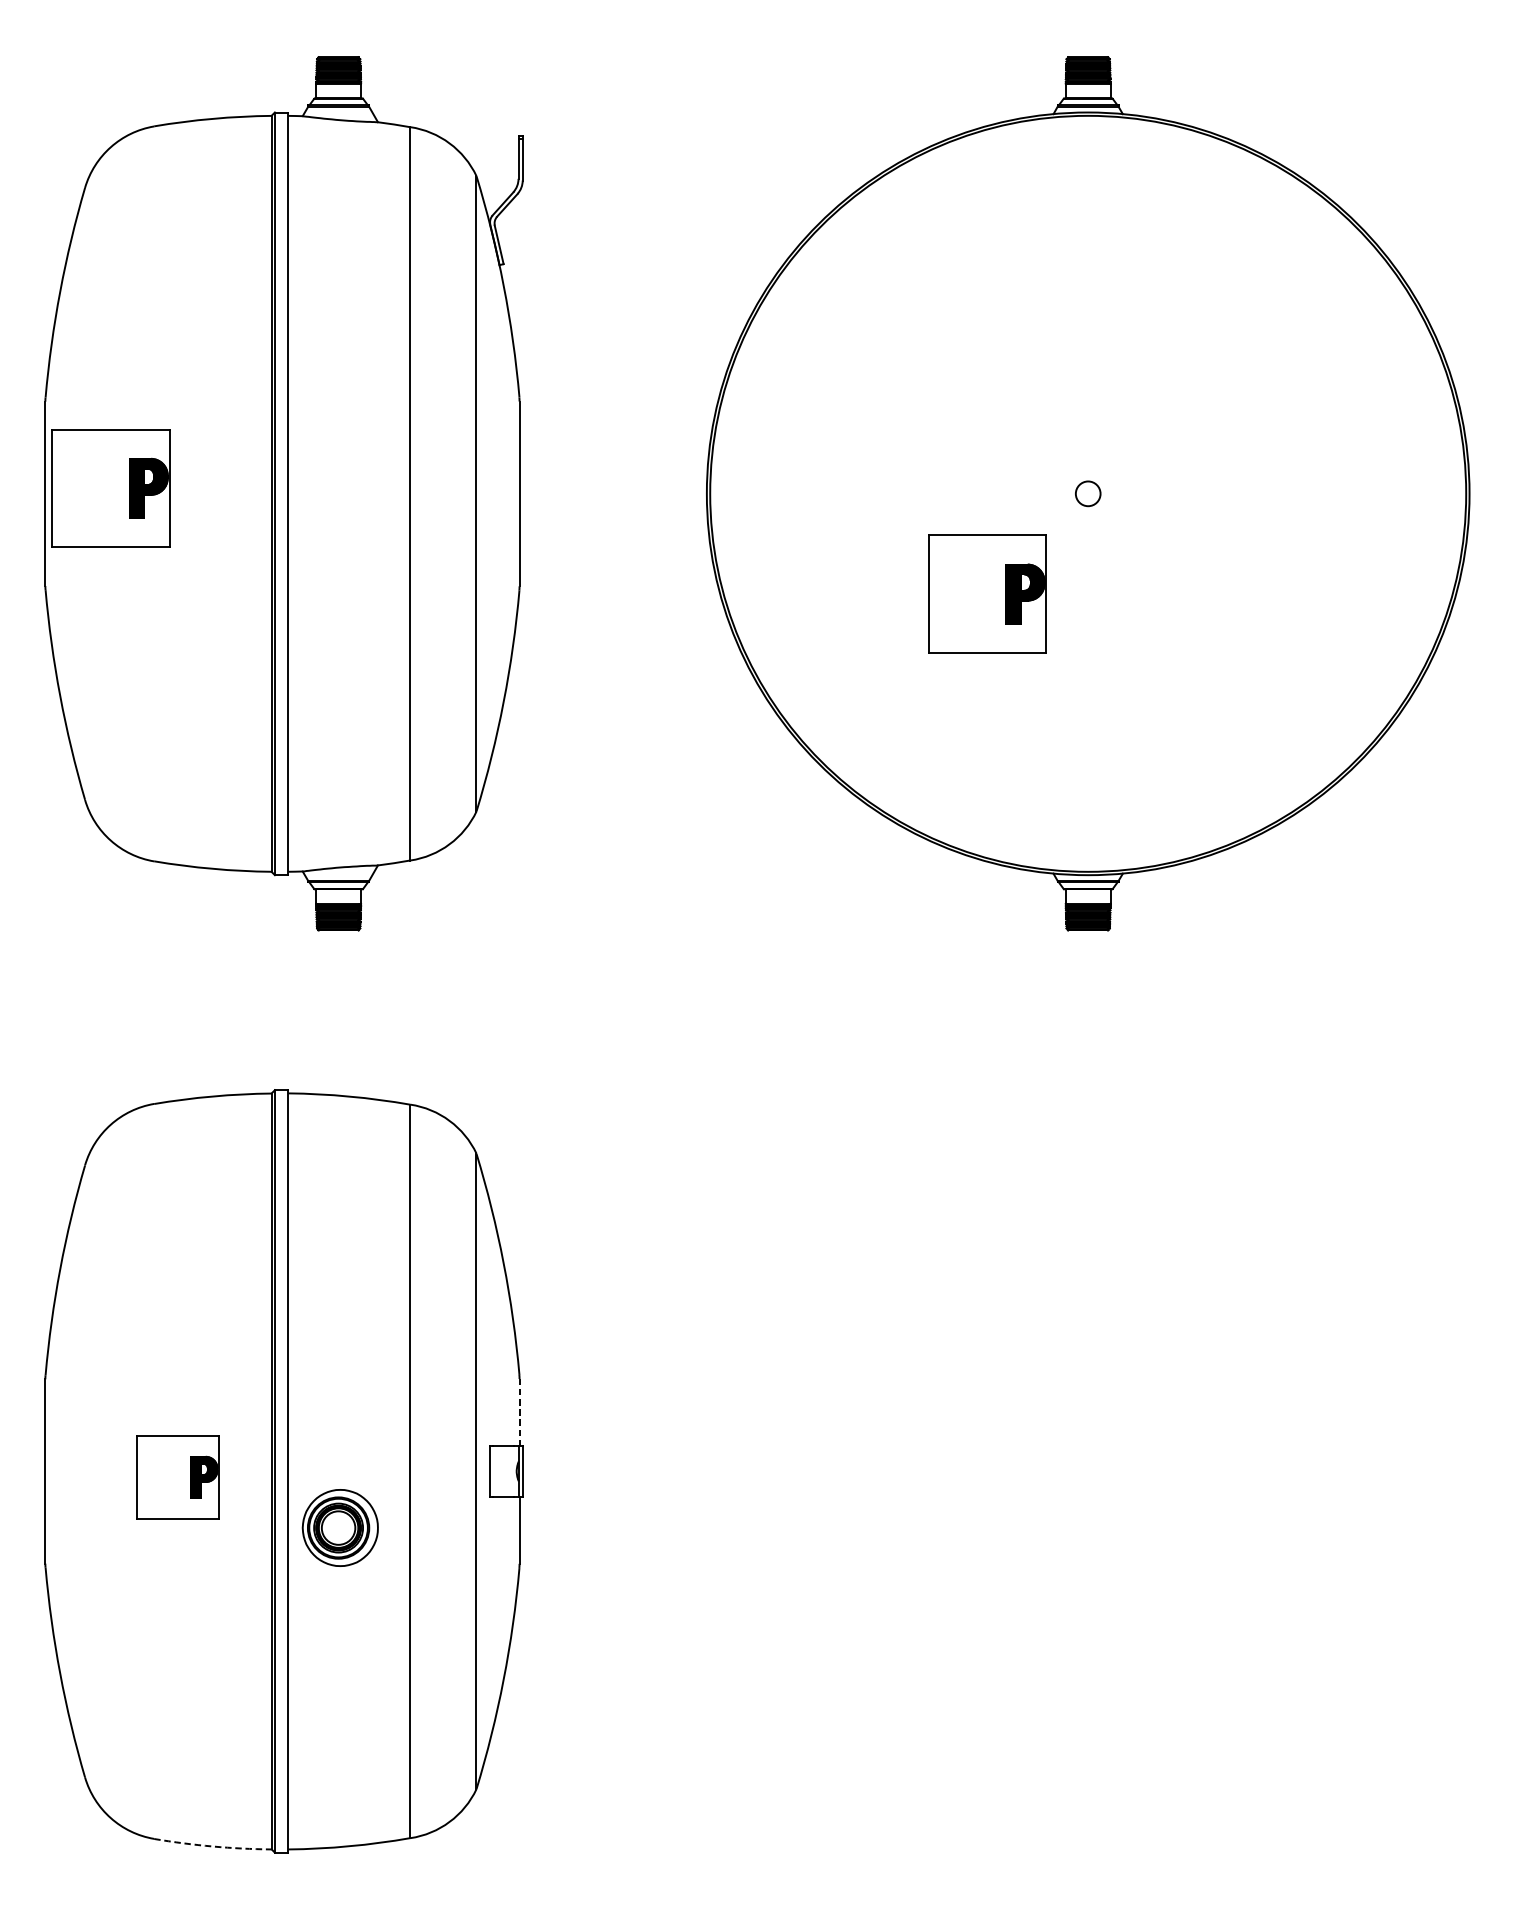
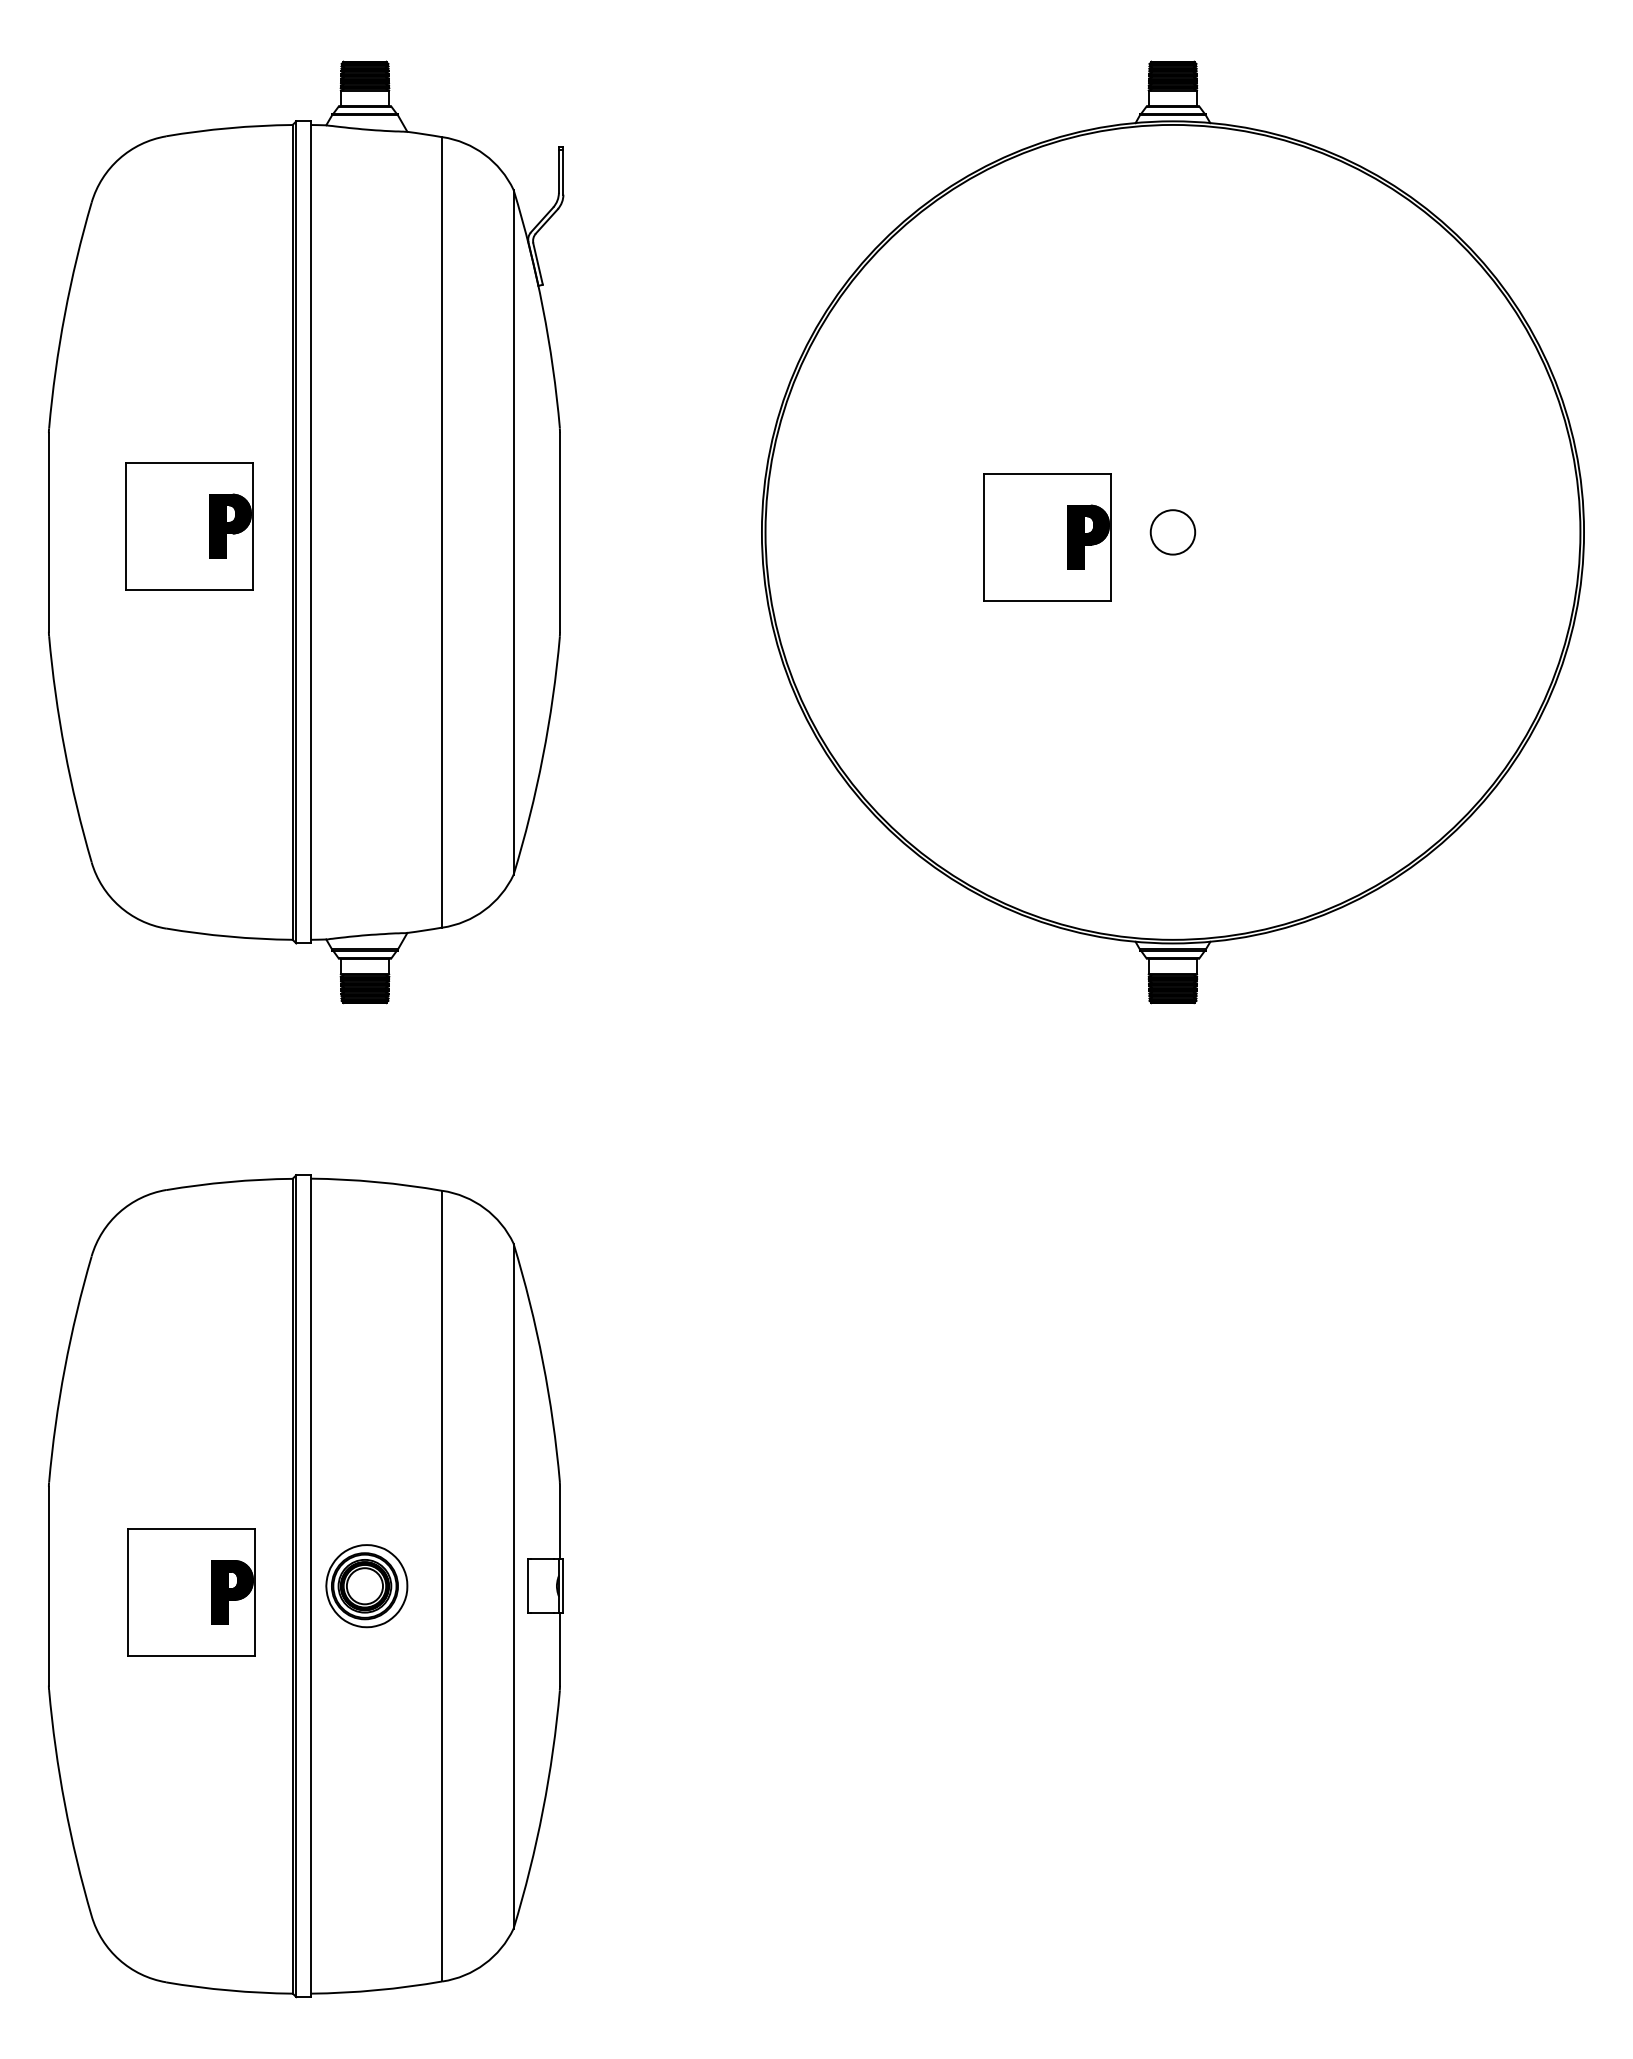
part: (110, 488) -> (189, 526), moved
circle: (1087, 493) -> (1172, 532), size x1.67
part: (987, 594) -> (1047, 537), moved
line: (520, 1412) -> (560, 1522), dashed -> solid
part: (177, 1477) -> (191, 1592), size x1.43
part: (340, 1528) -> (366, 1586), moved
arc: (212, 1846) -> (229, 1990), dashed -> solid

